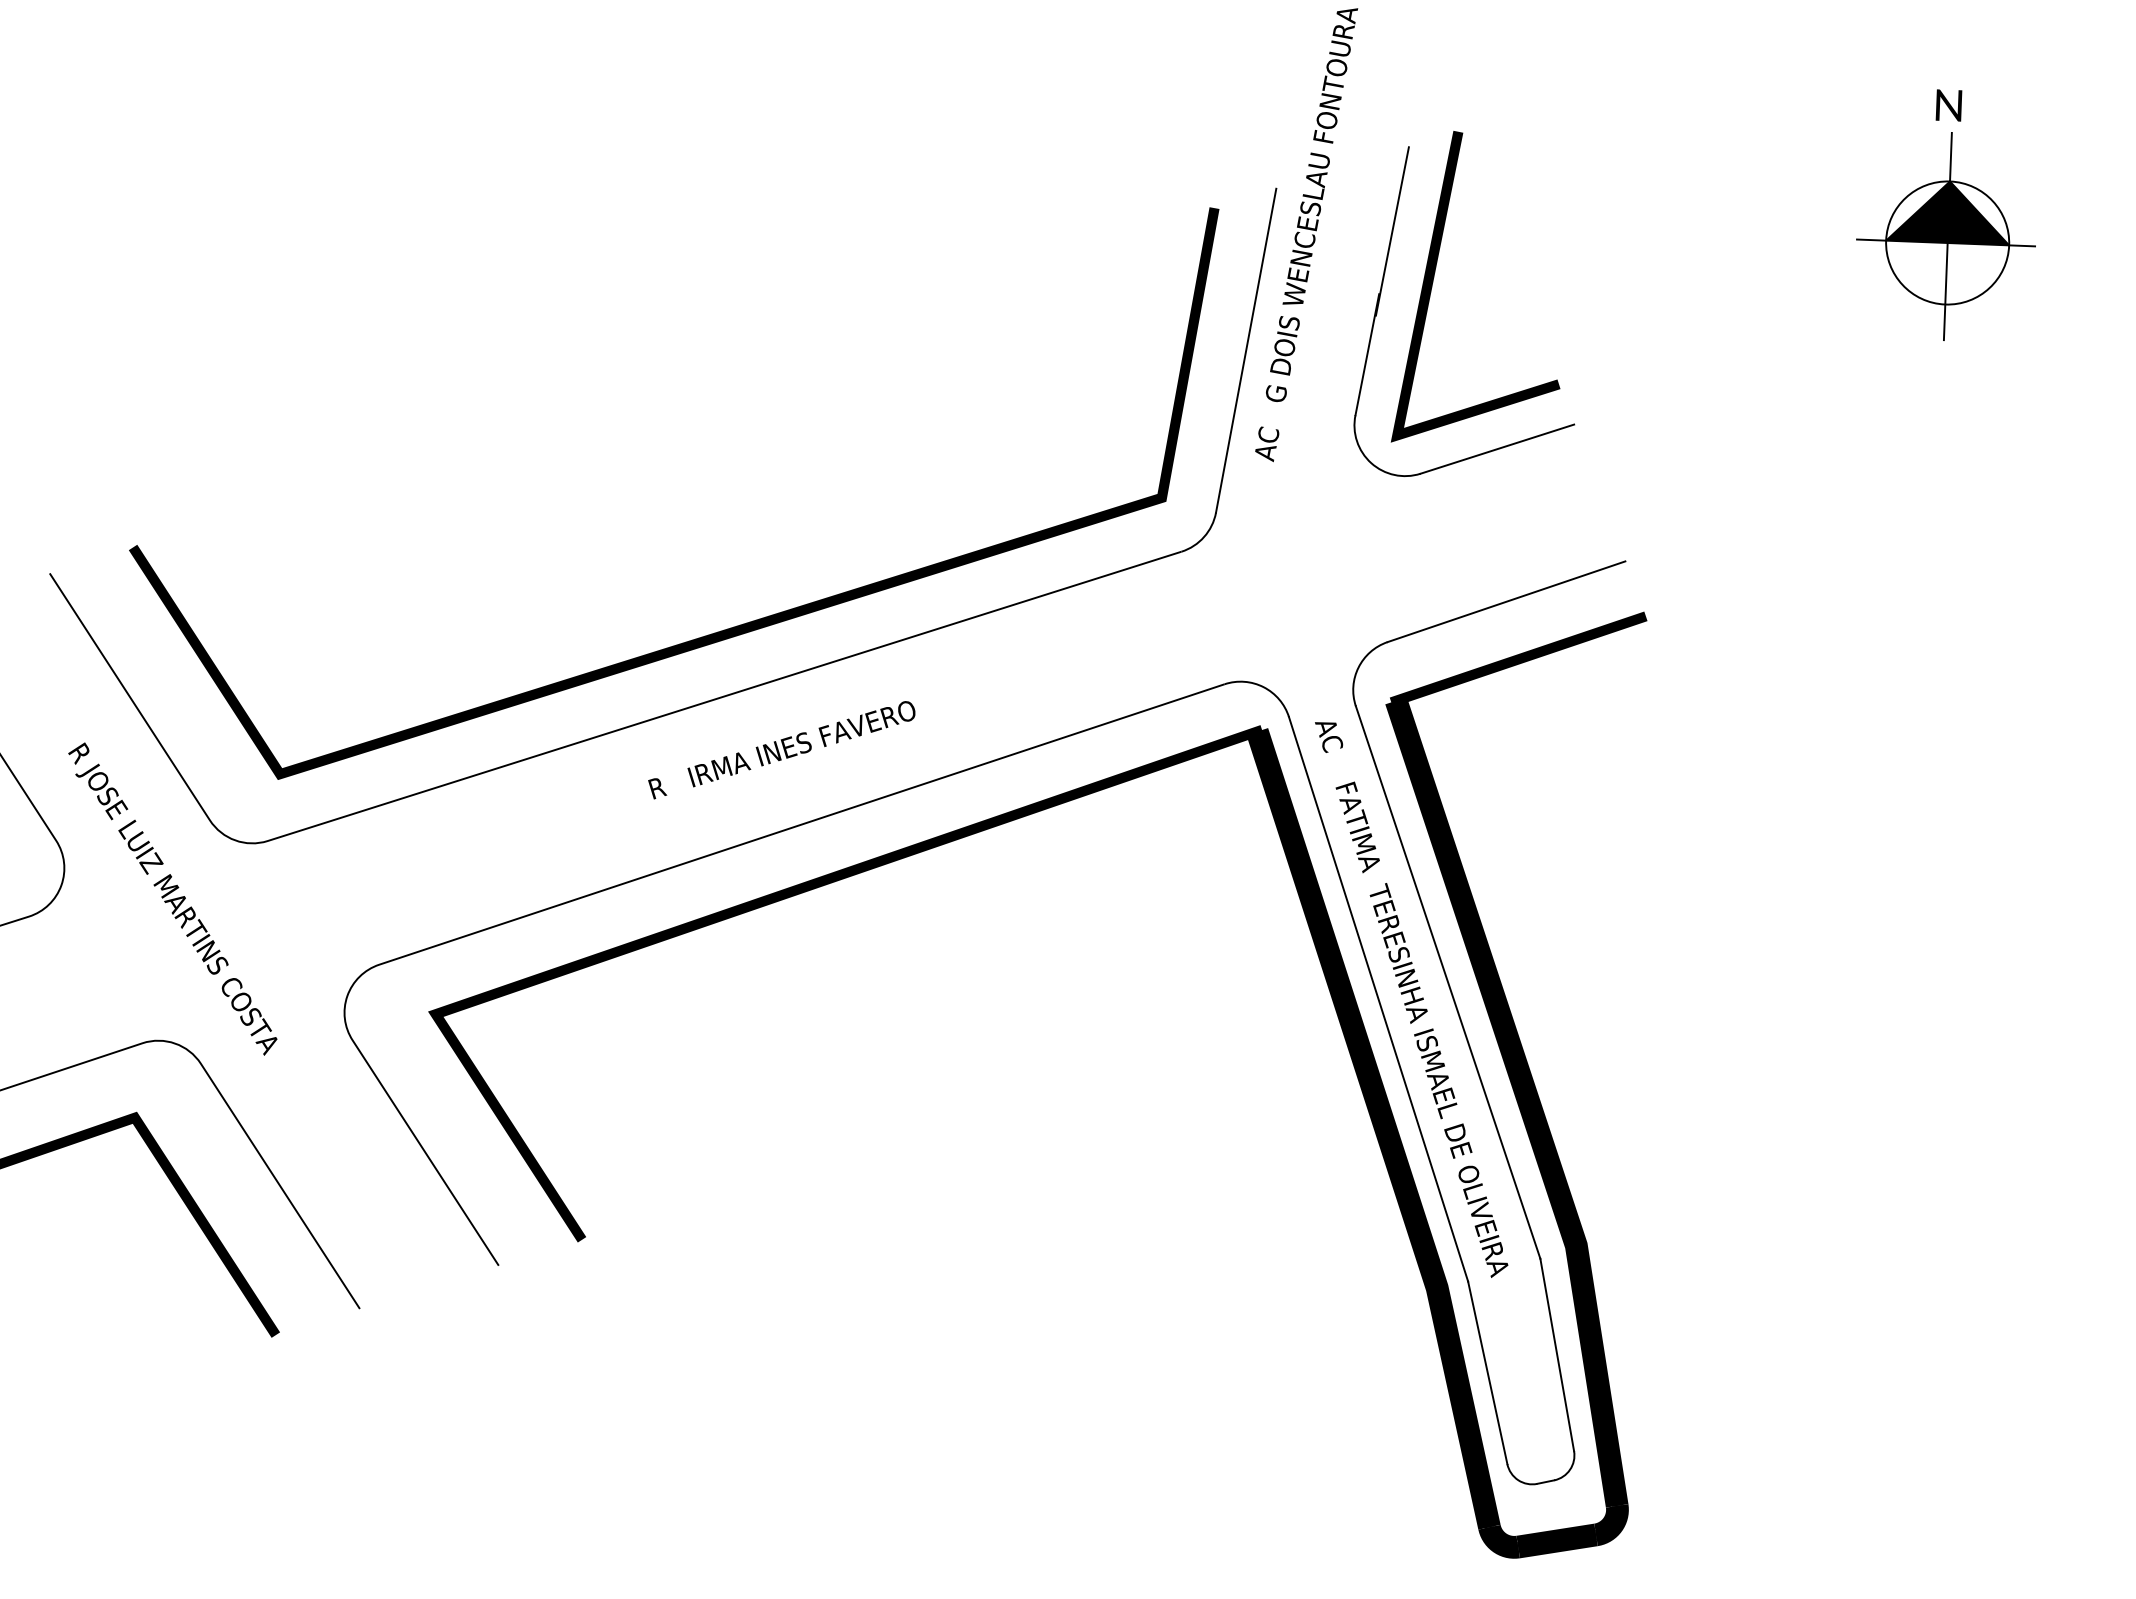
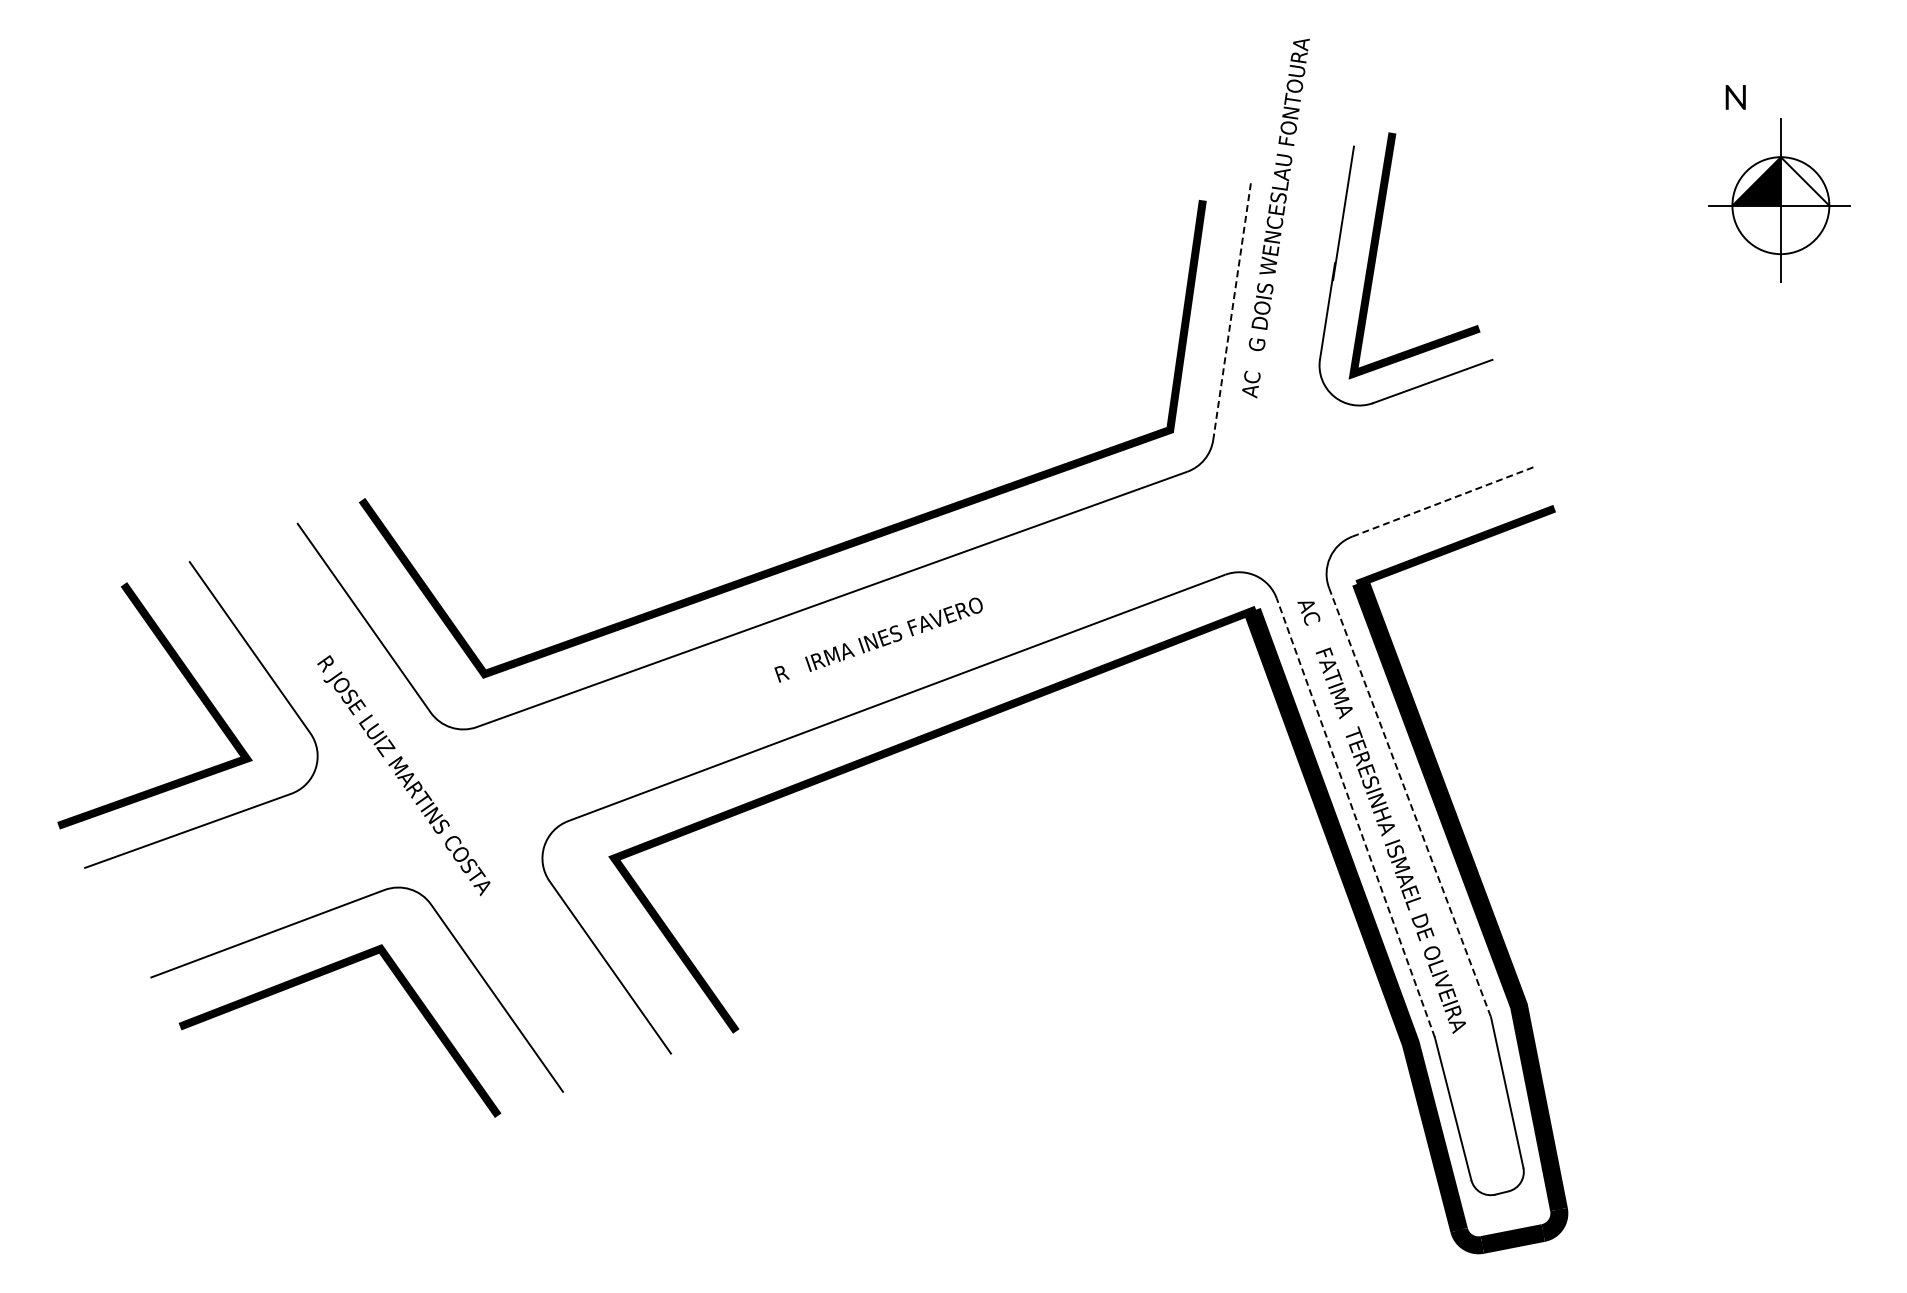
text: (1948, 105) -> (1735, 97), moved
fill: (1978, 213) -> (1804, 181), removed
line: (1246, 350) -> (1232, 311), solid -> dashed
line: (1506, 601) -> (1444, 501), solid -> dashed
line: (1448, 983) -> (1410, 803), solid -> dashed
line: (1378, 998) -> (1355, 817), solid -> dashed

